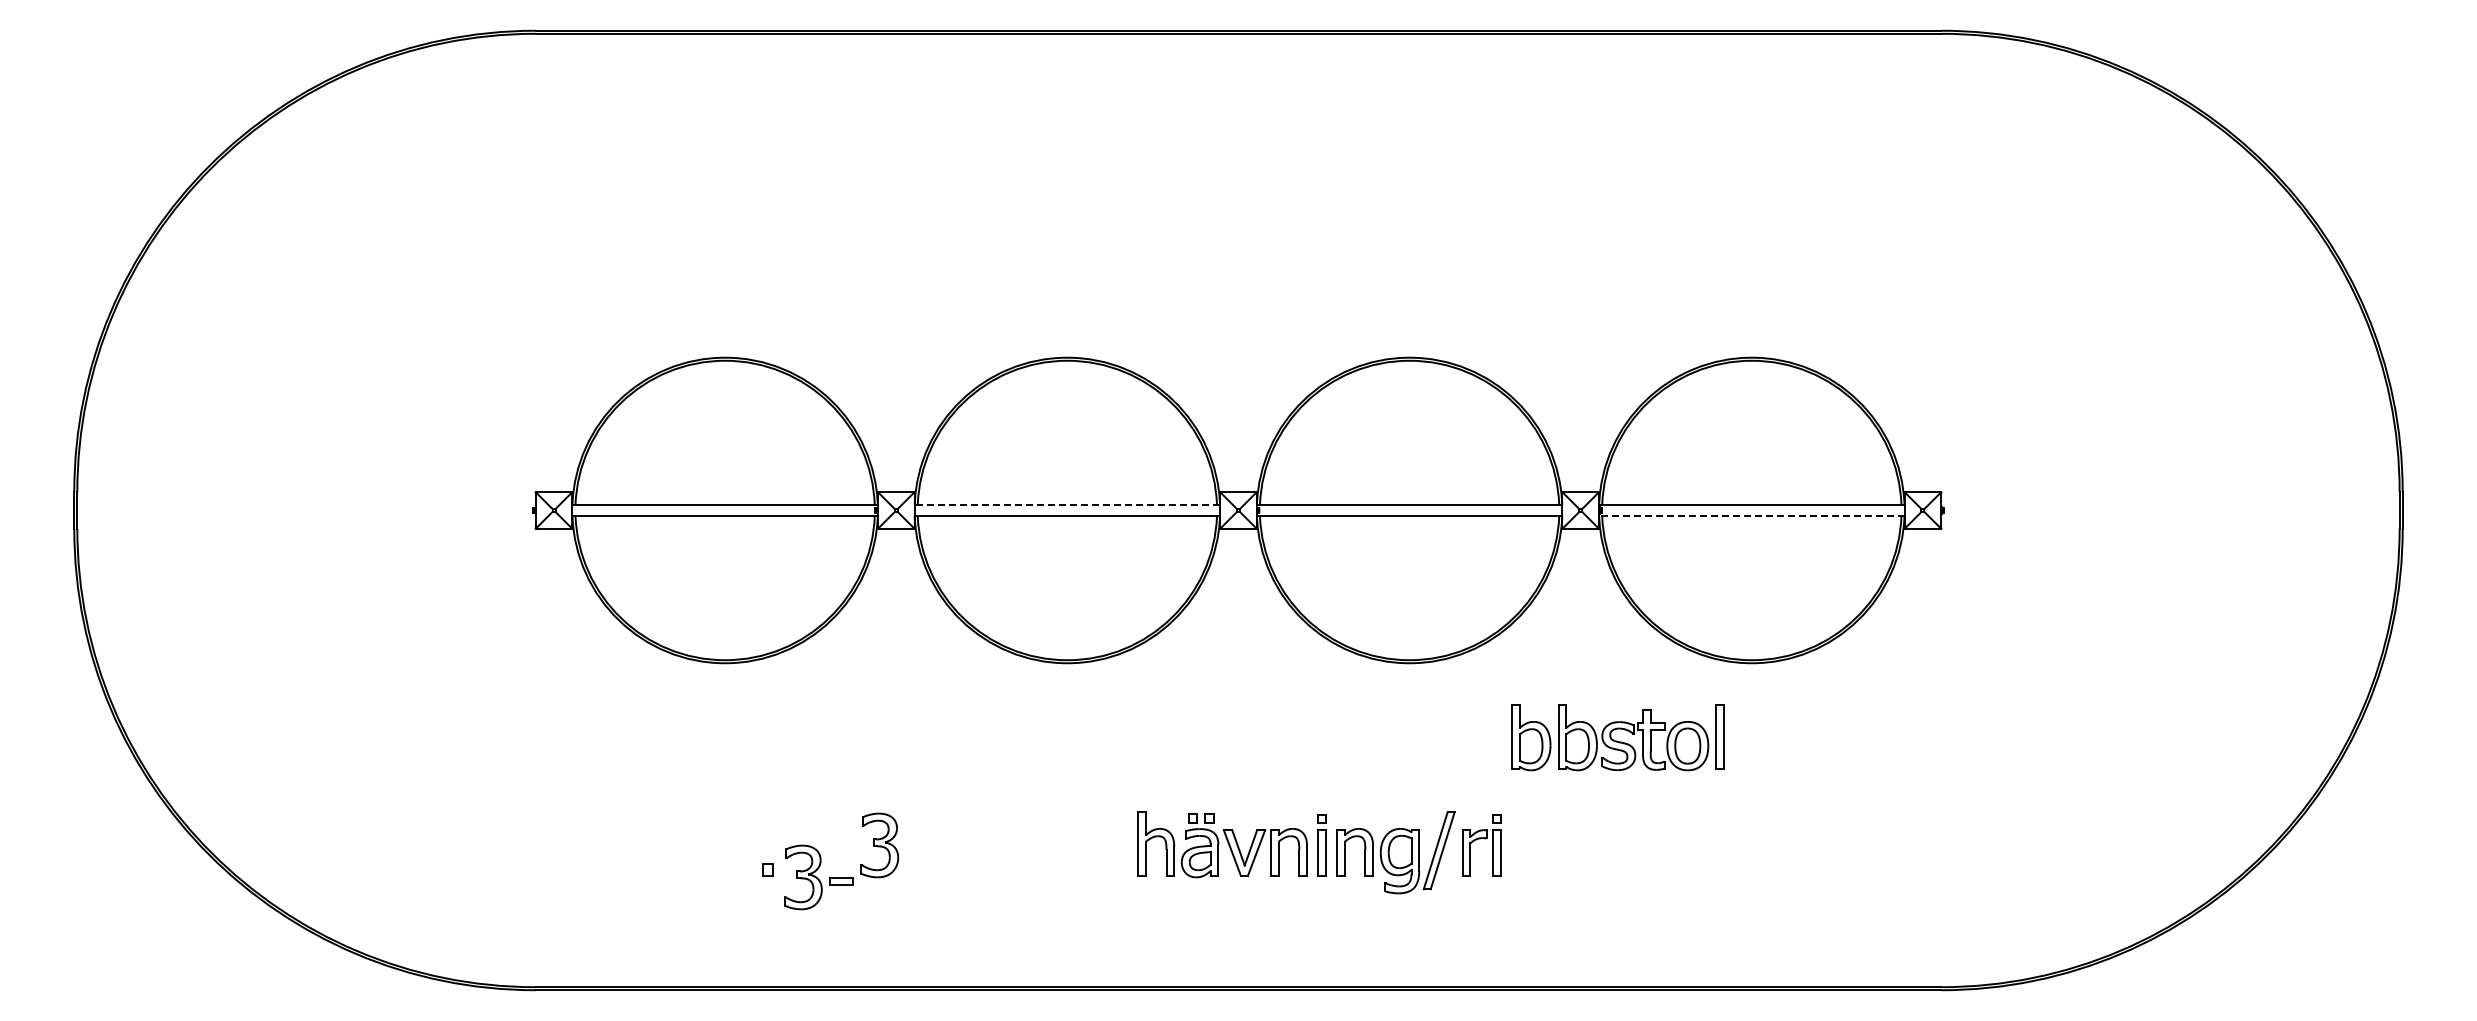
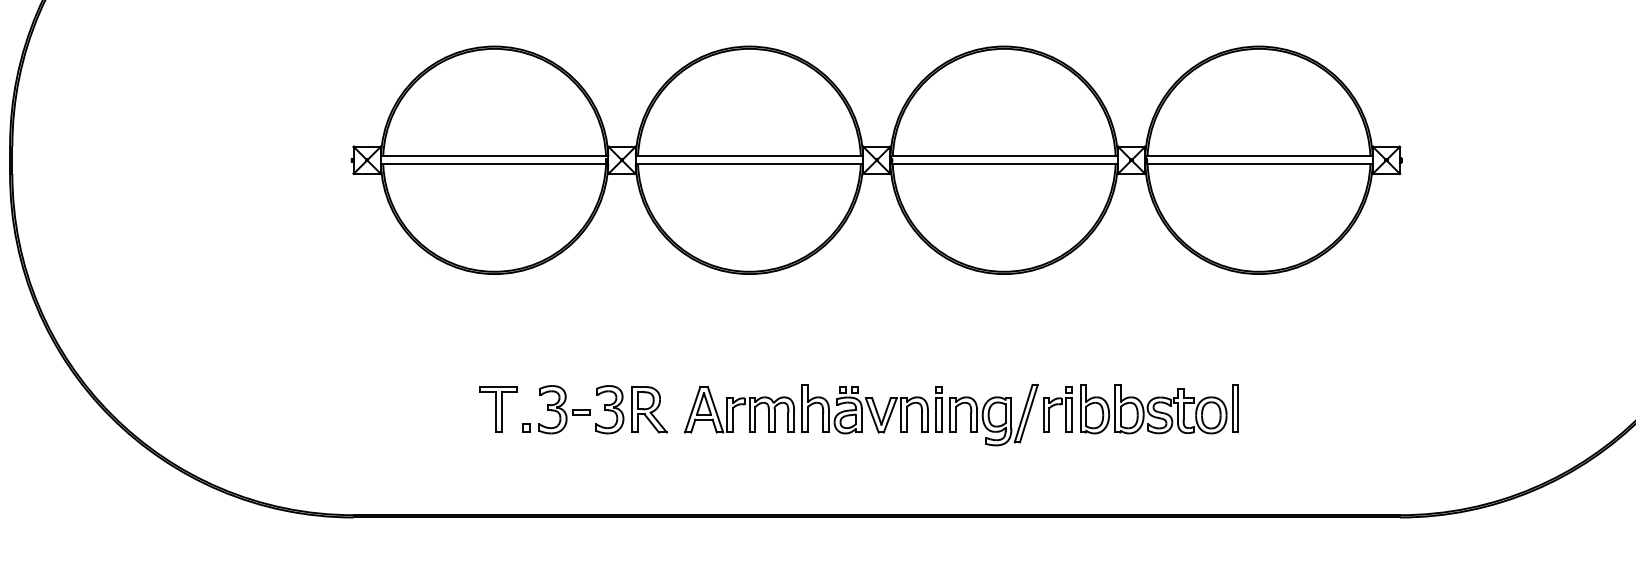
line: (1067, 505) -> (749, 156), dashed -> solid
line: (1751, 515) -> (1258, 164), dashed -> solid
part: (1617, 737) -> (1158, 408), moved
part: (730, 845) -> (498, 409), added
part: (932, 845) -> (649, 409), added
part: (1054, 845) -> (739, 409), added
part: (818, 877) -> (564, 409), moved

